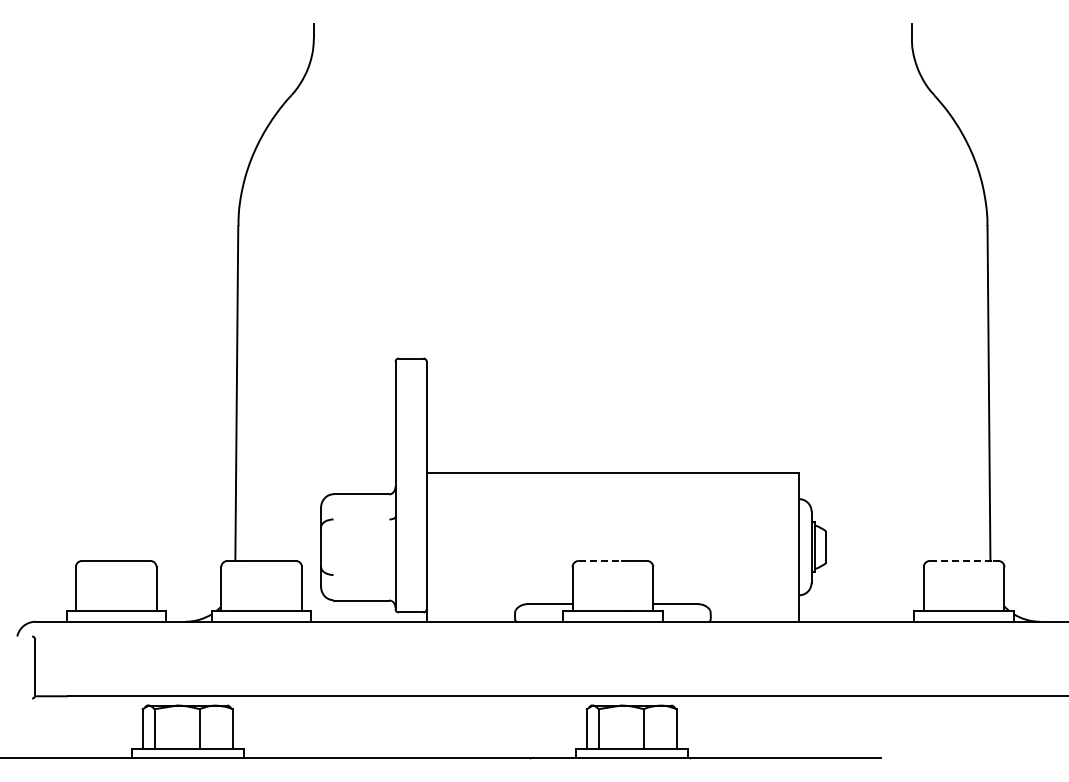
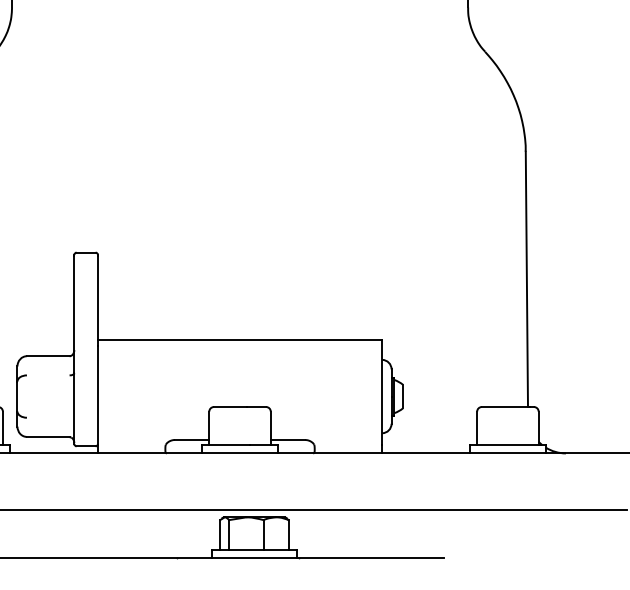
line: (600, 560) -> (230, 406), dashed -> solid
line: (961, 560) -> (505, 406), dashed -> solid

